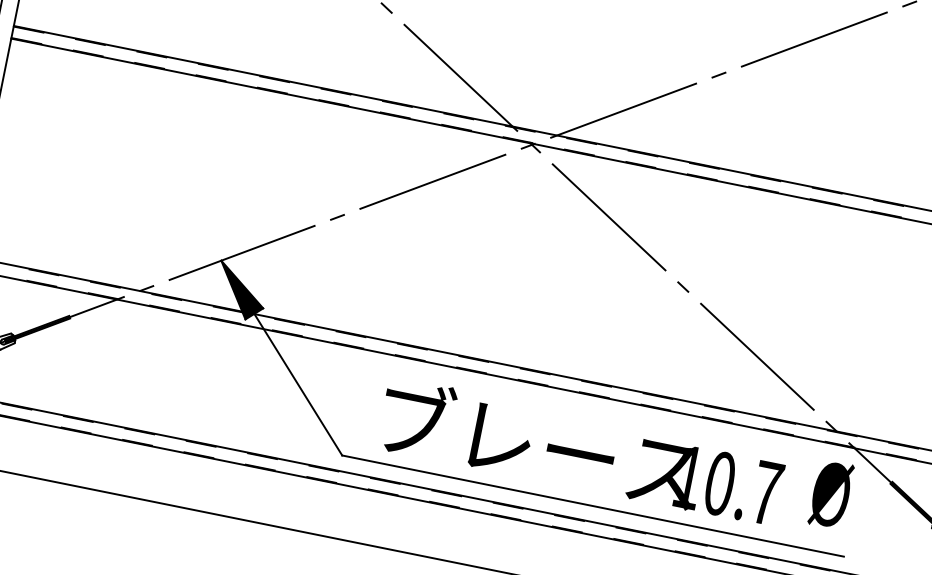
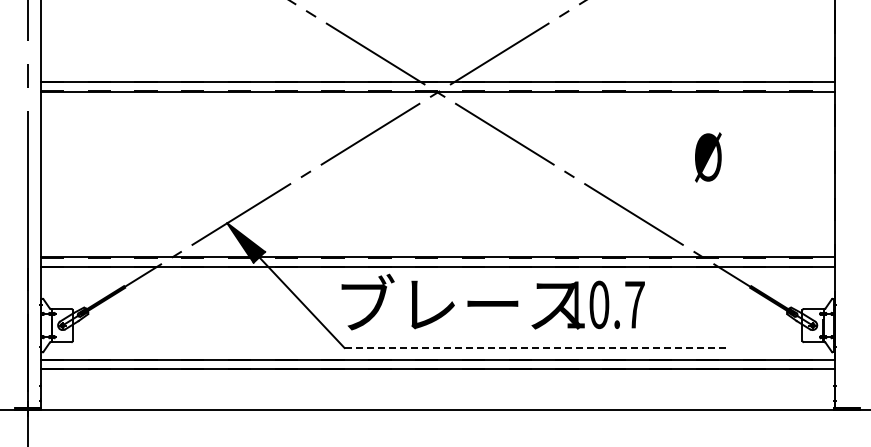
text: (580, 450) -> (492, 301), moved
text: (831, 494) -> (708, 157), moved
line: (593, 506) -> (536, 348), solid -> dashed

